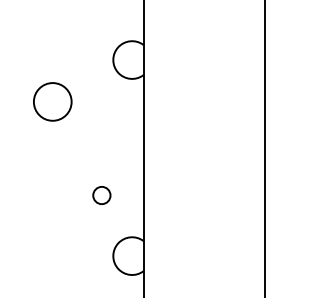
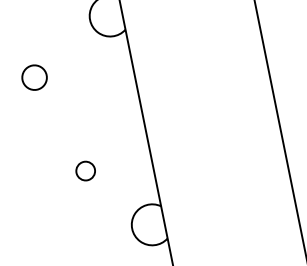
circle: (52, 101) -> (34, 77), size x0.6
circle: (101, 195) -> (85, 171), moved

